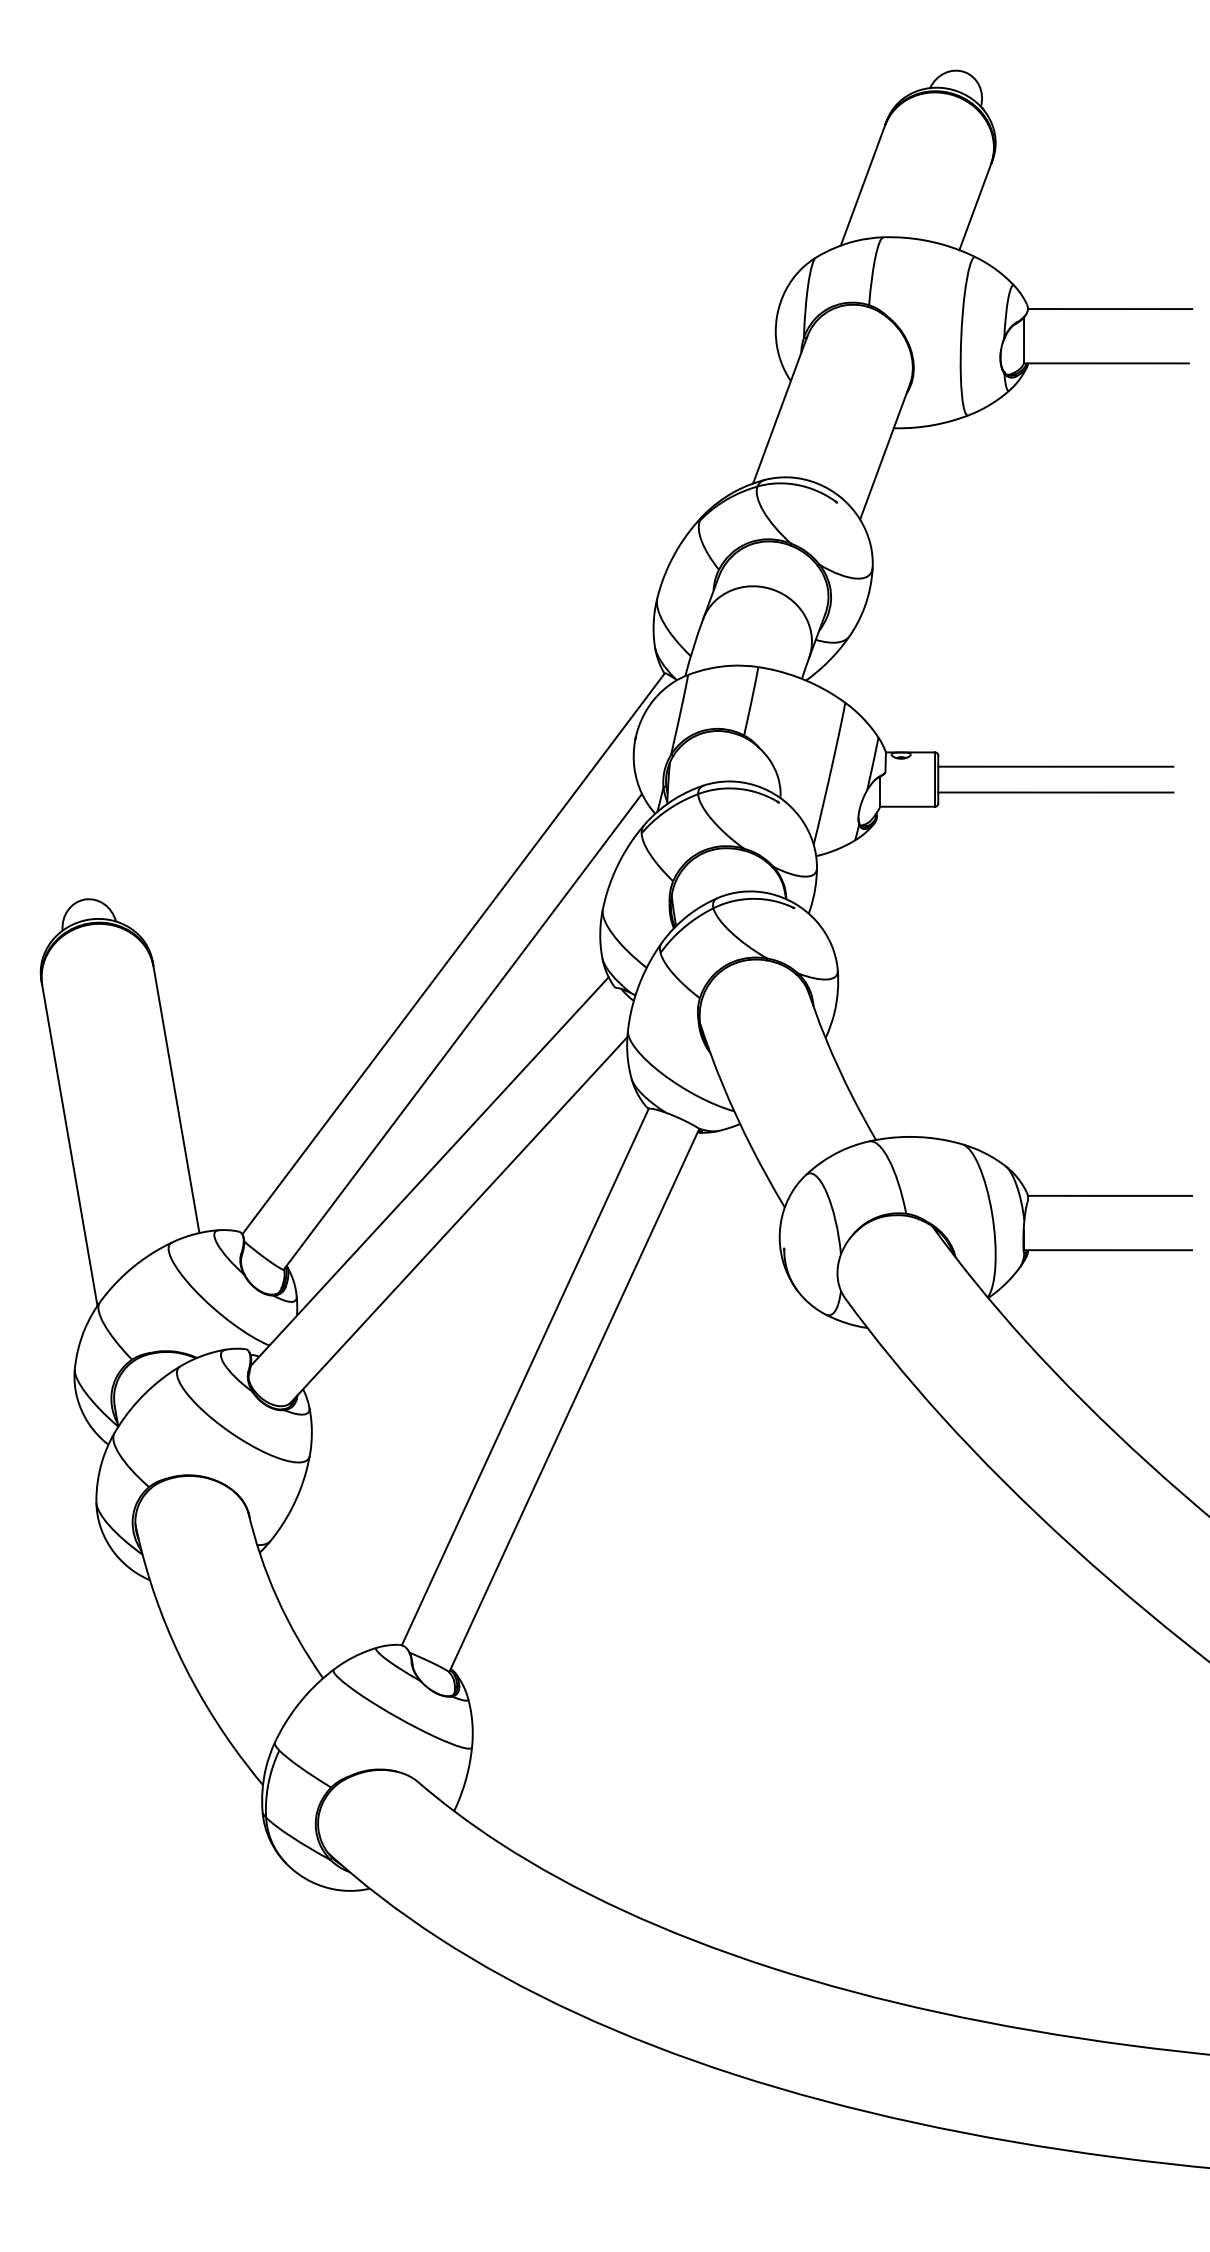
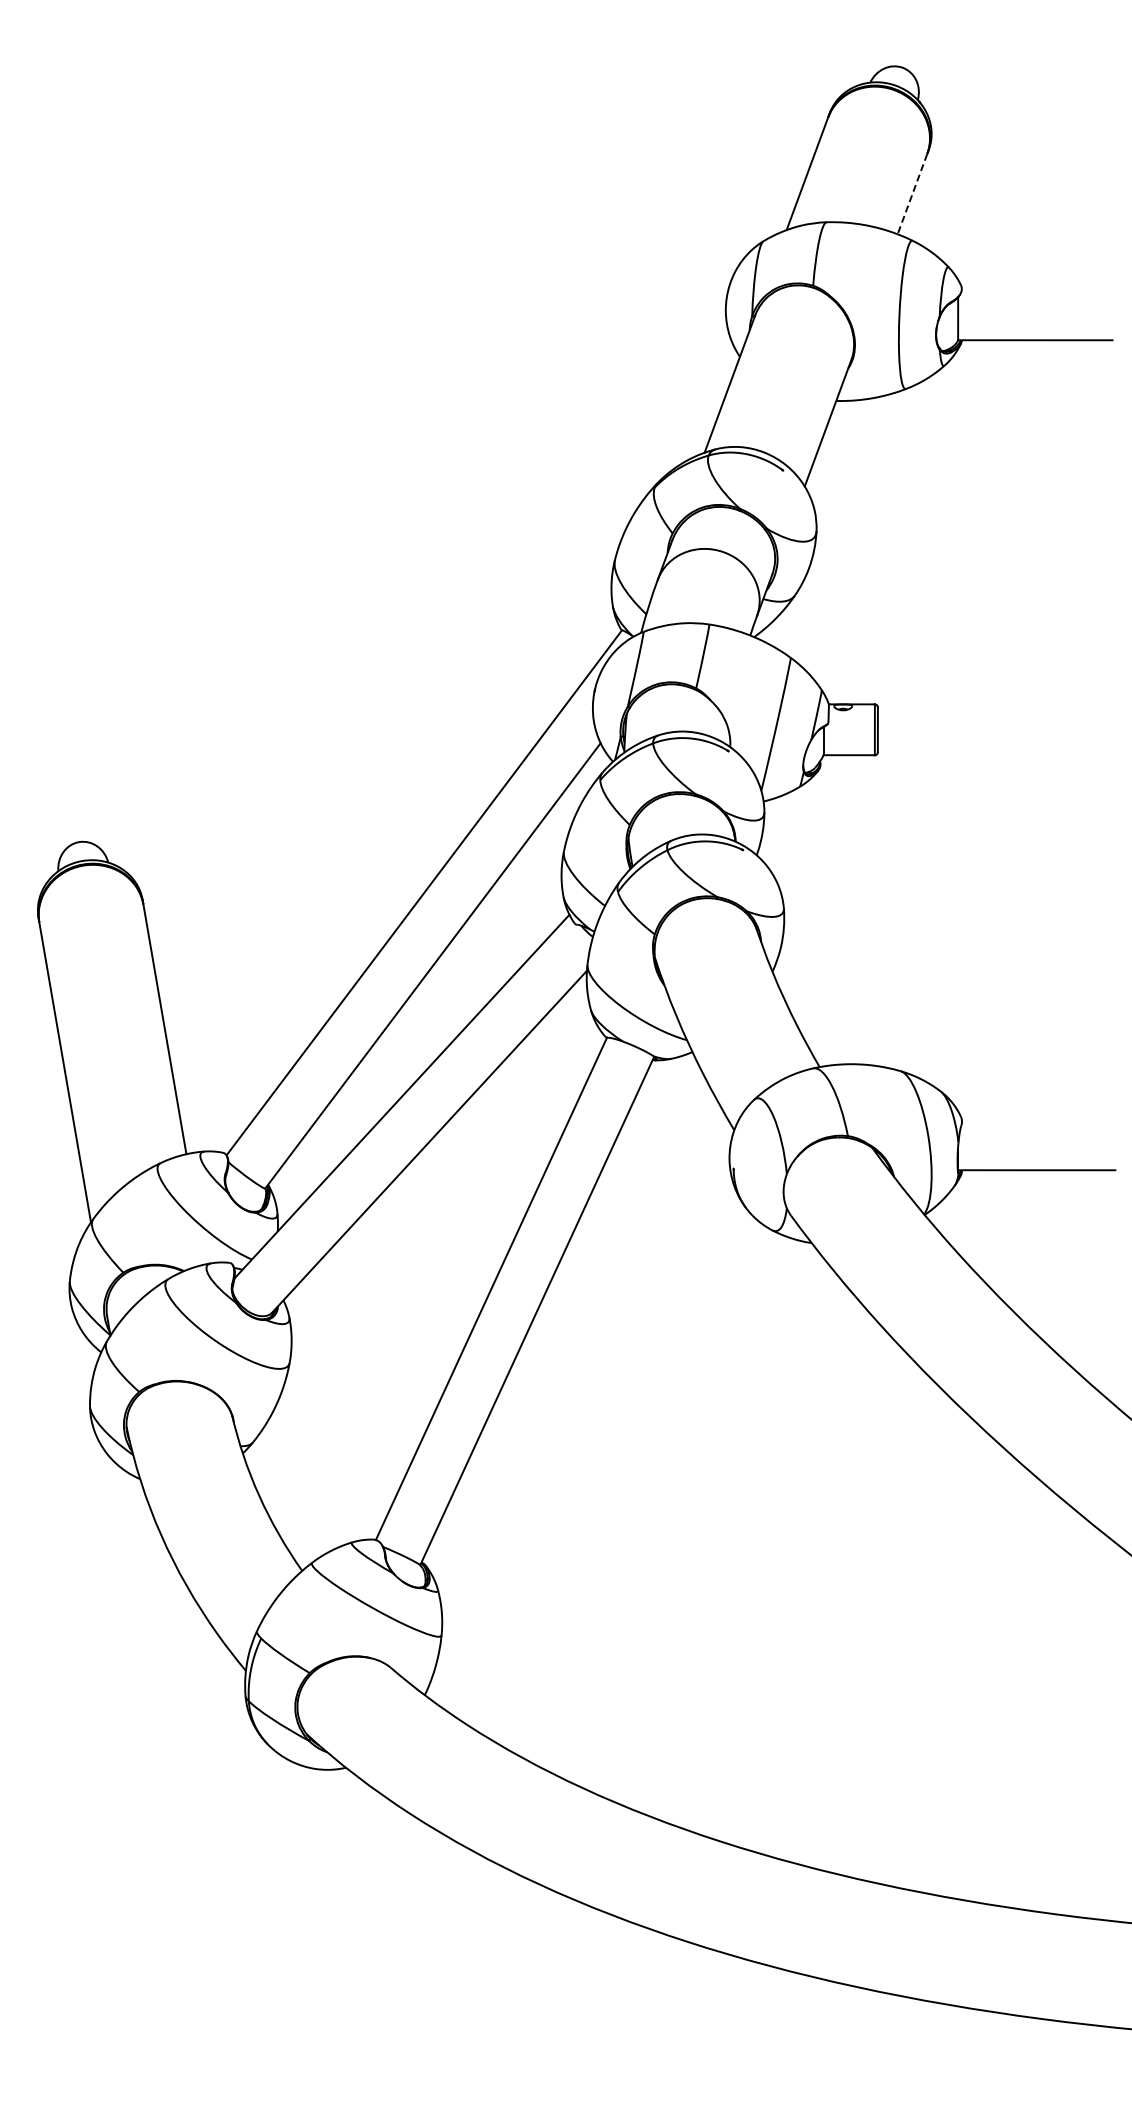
line: (975, 207) -> (912, 194), solid -> dashed
line: (1109, 309) -> (1038, 289), removed
line: (1055, 766) -> (987, 717), removed
line: (1055, 792) -> (987, 741), removed
line: (1109, 1195) -> (1038, 1119), removed

